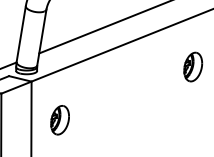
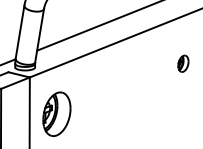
part: (193, 66) -> (183, 63), size x0.6
part: (59, 119) -> (56, 113), size x1.6

